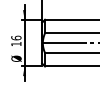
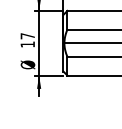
text: (16, 37) -> (27, 35), 16 -> 17

